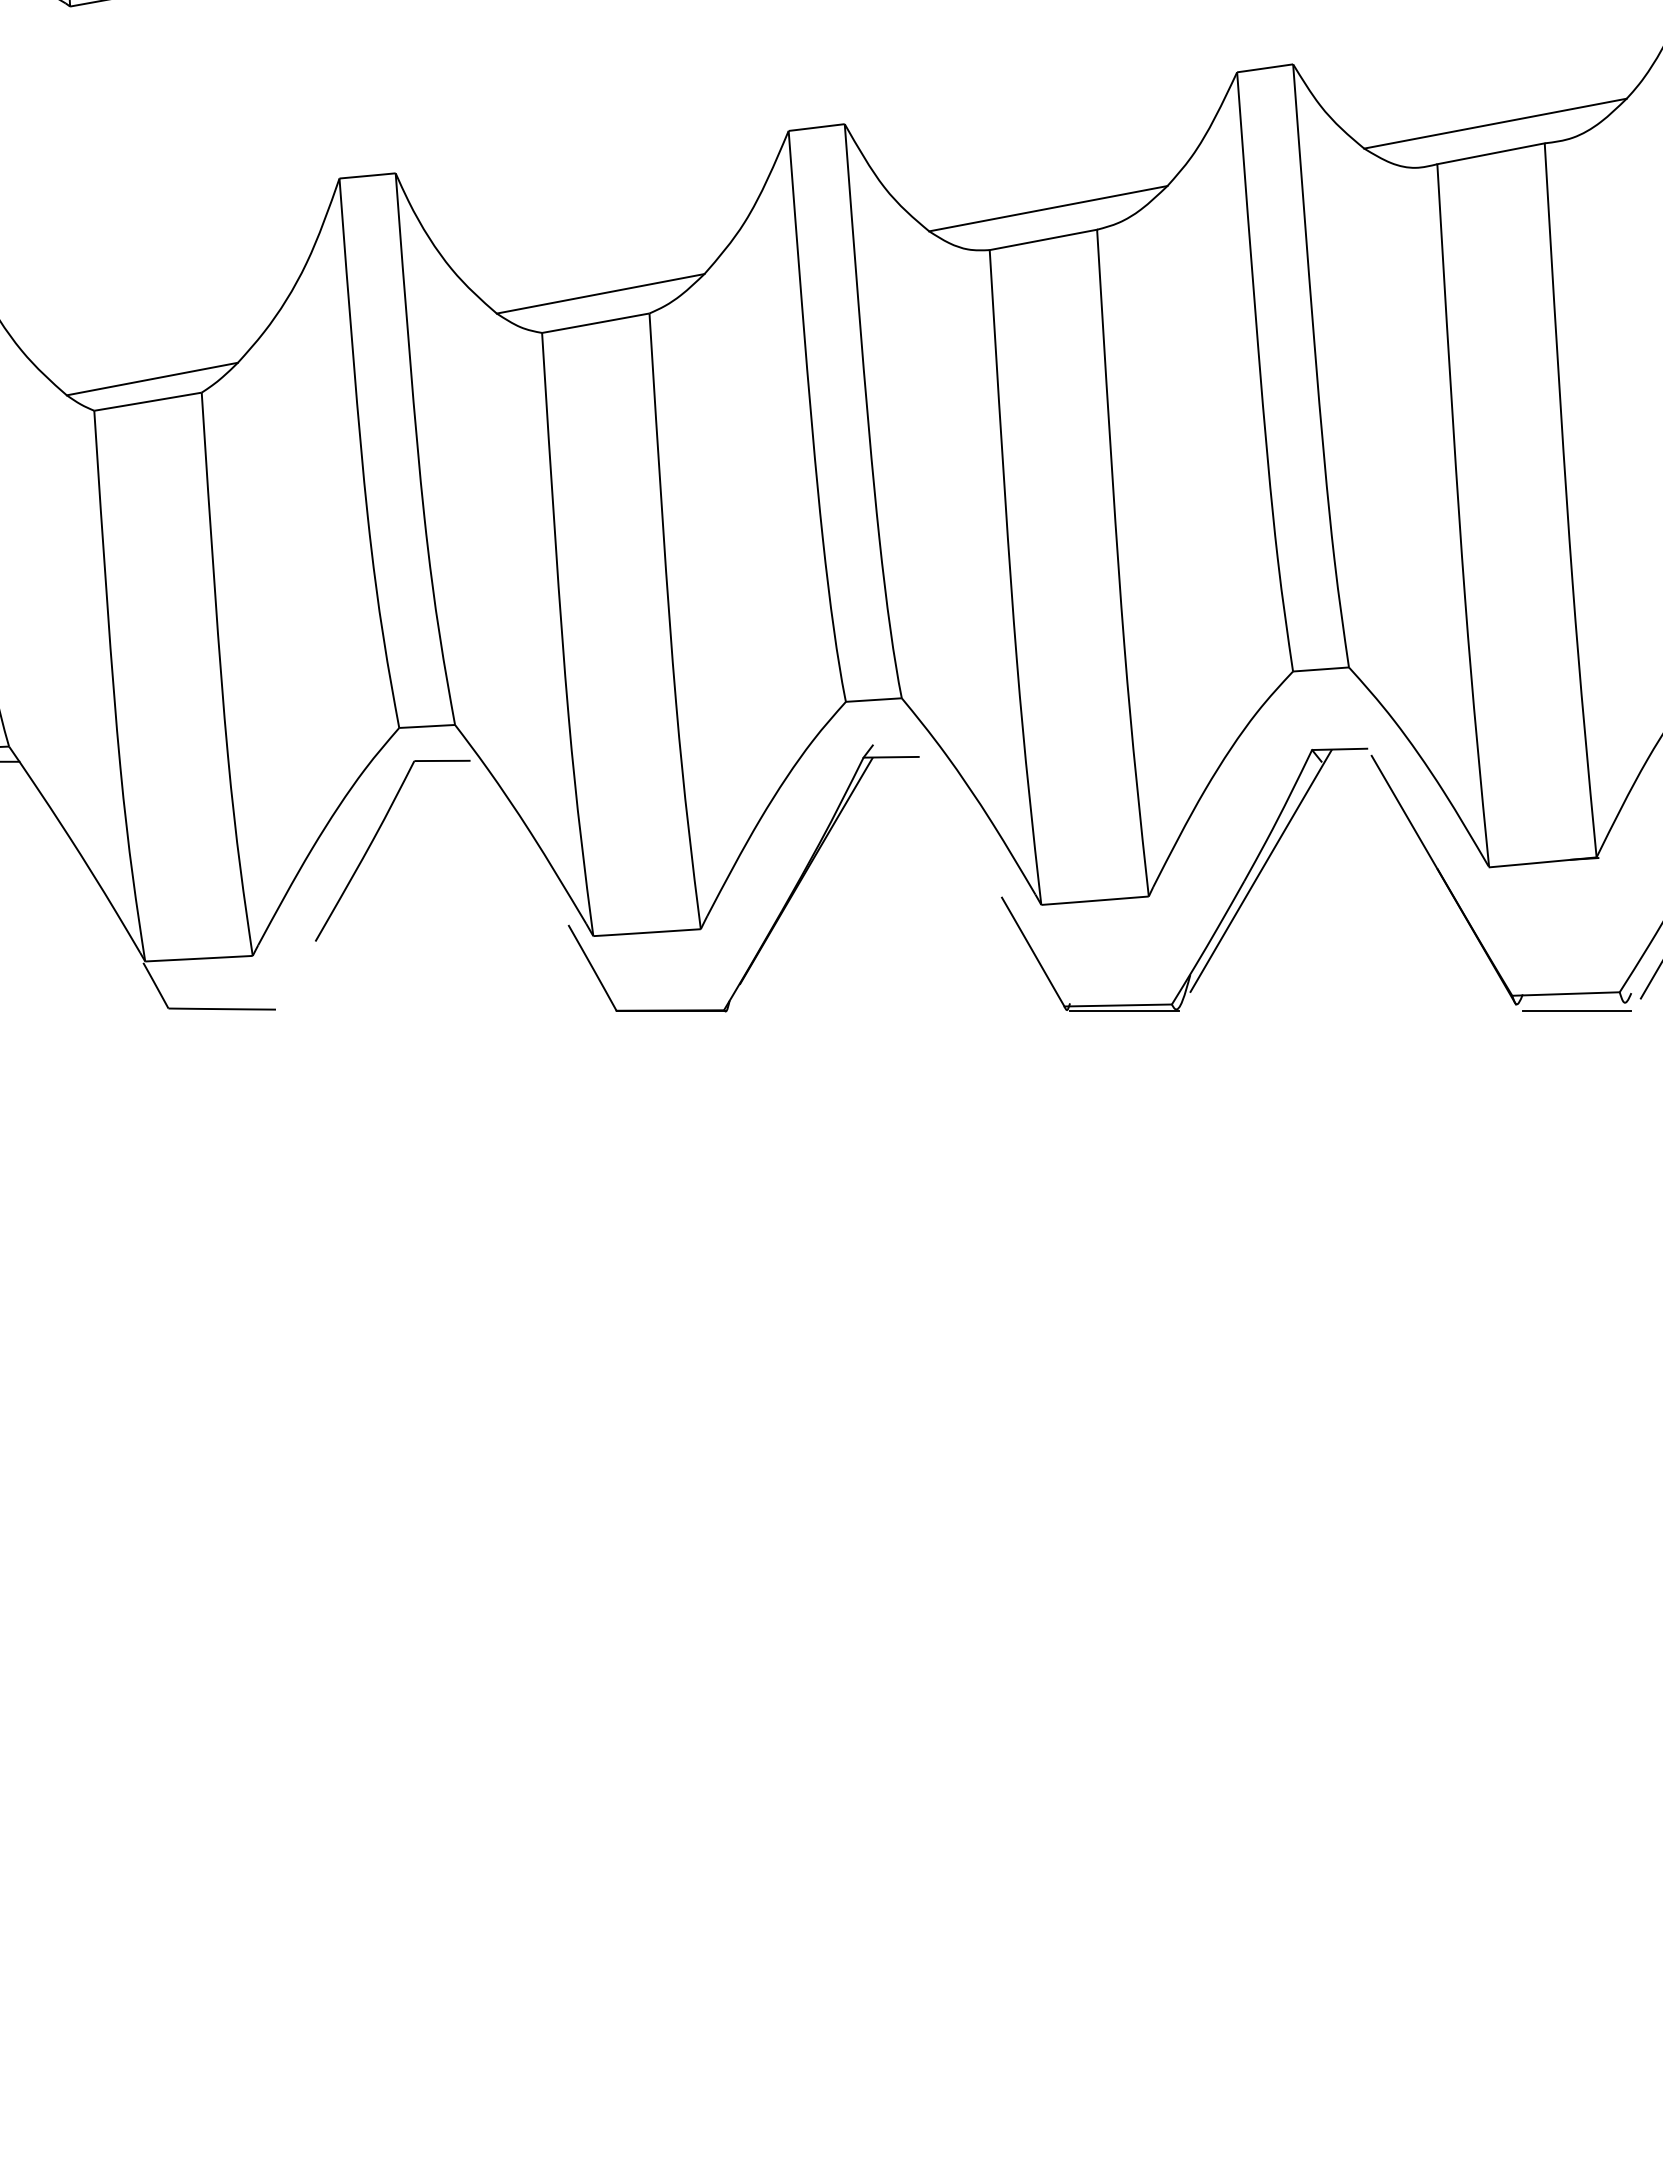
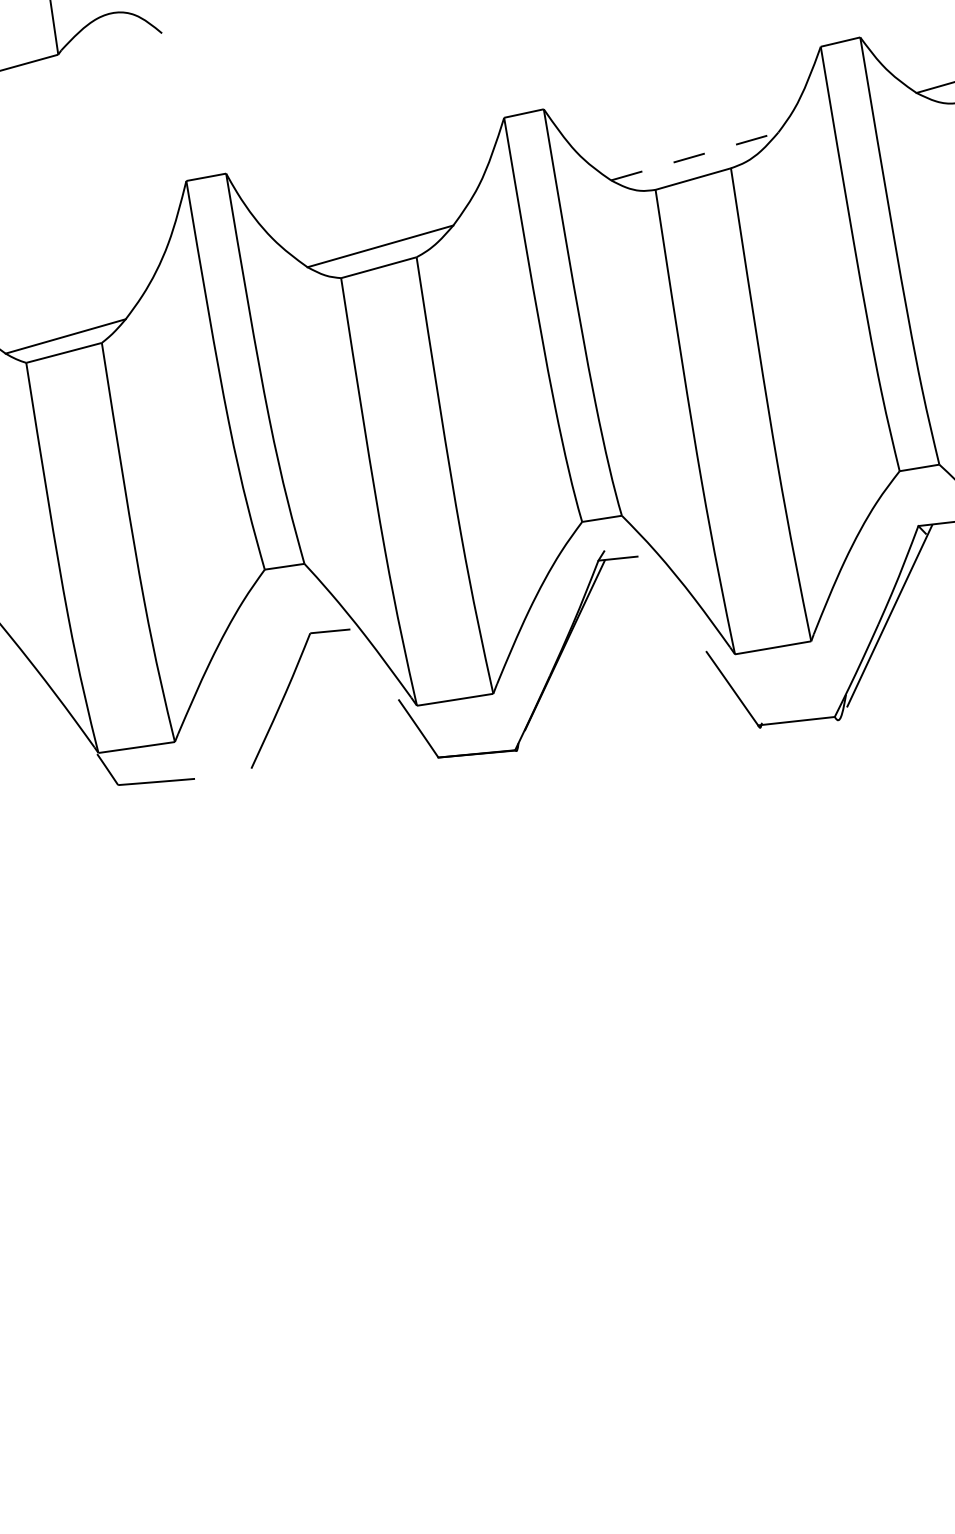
line: (1048, 208) -> (694, 156), solid -> dashed
part: (373, 841) -> (286, 693), moved
line: (1124, 1010) -> (801, 724), removed

